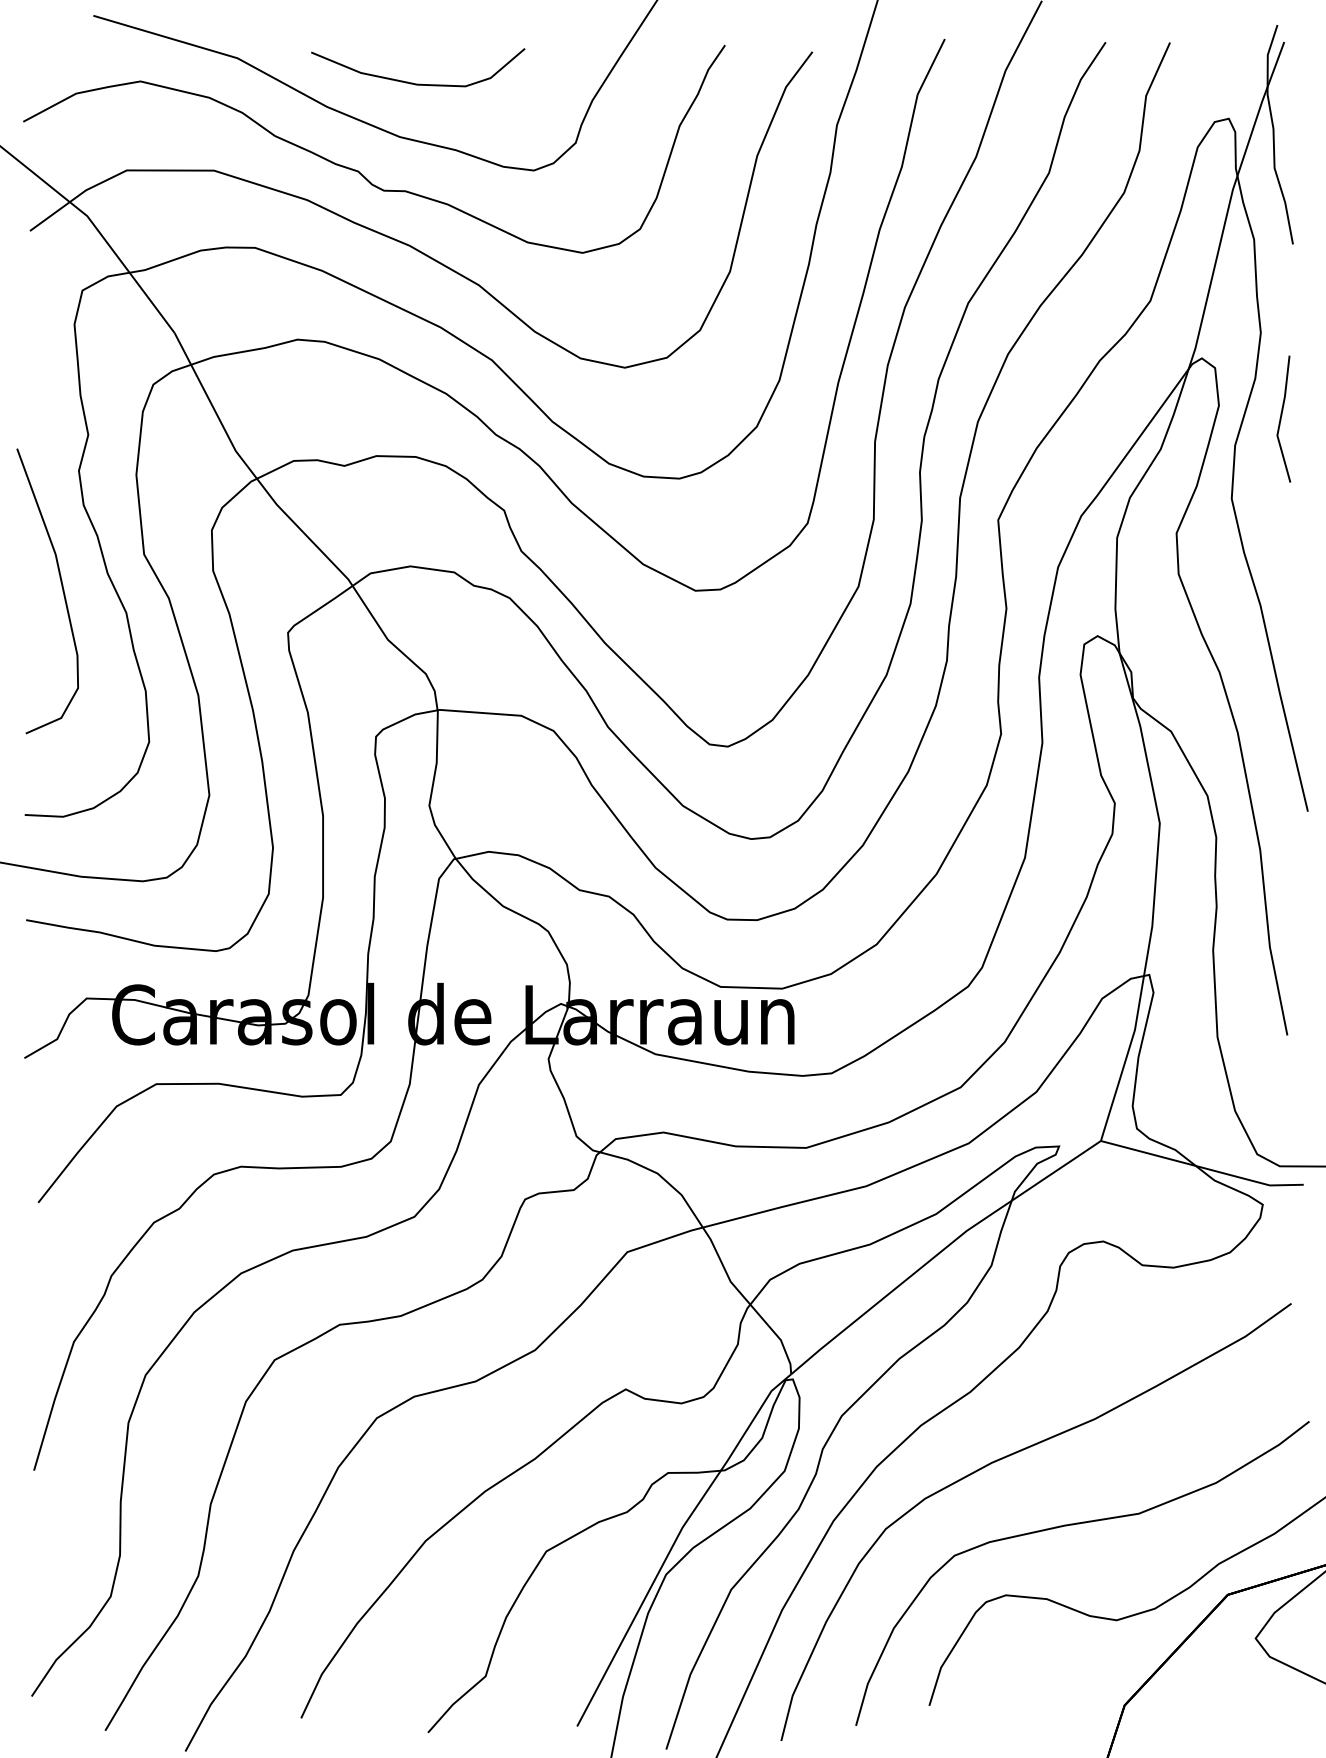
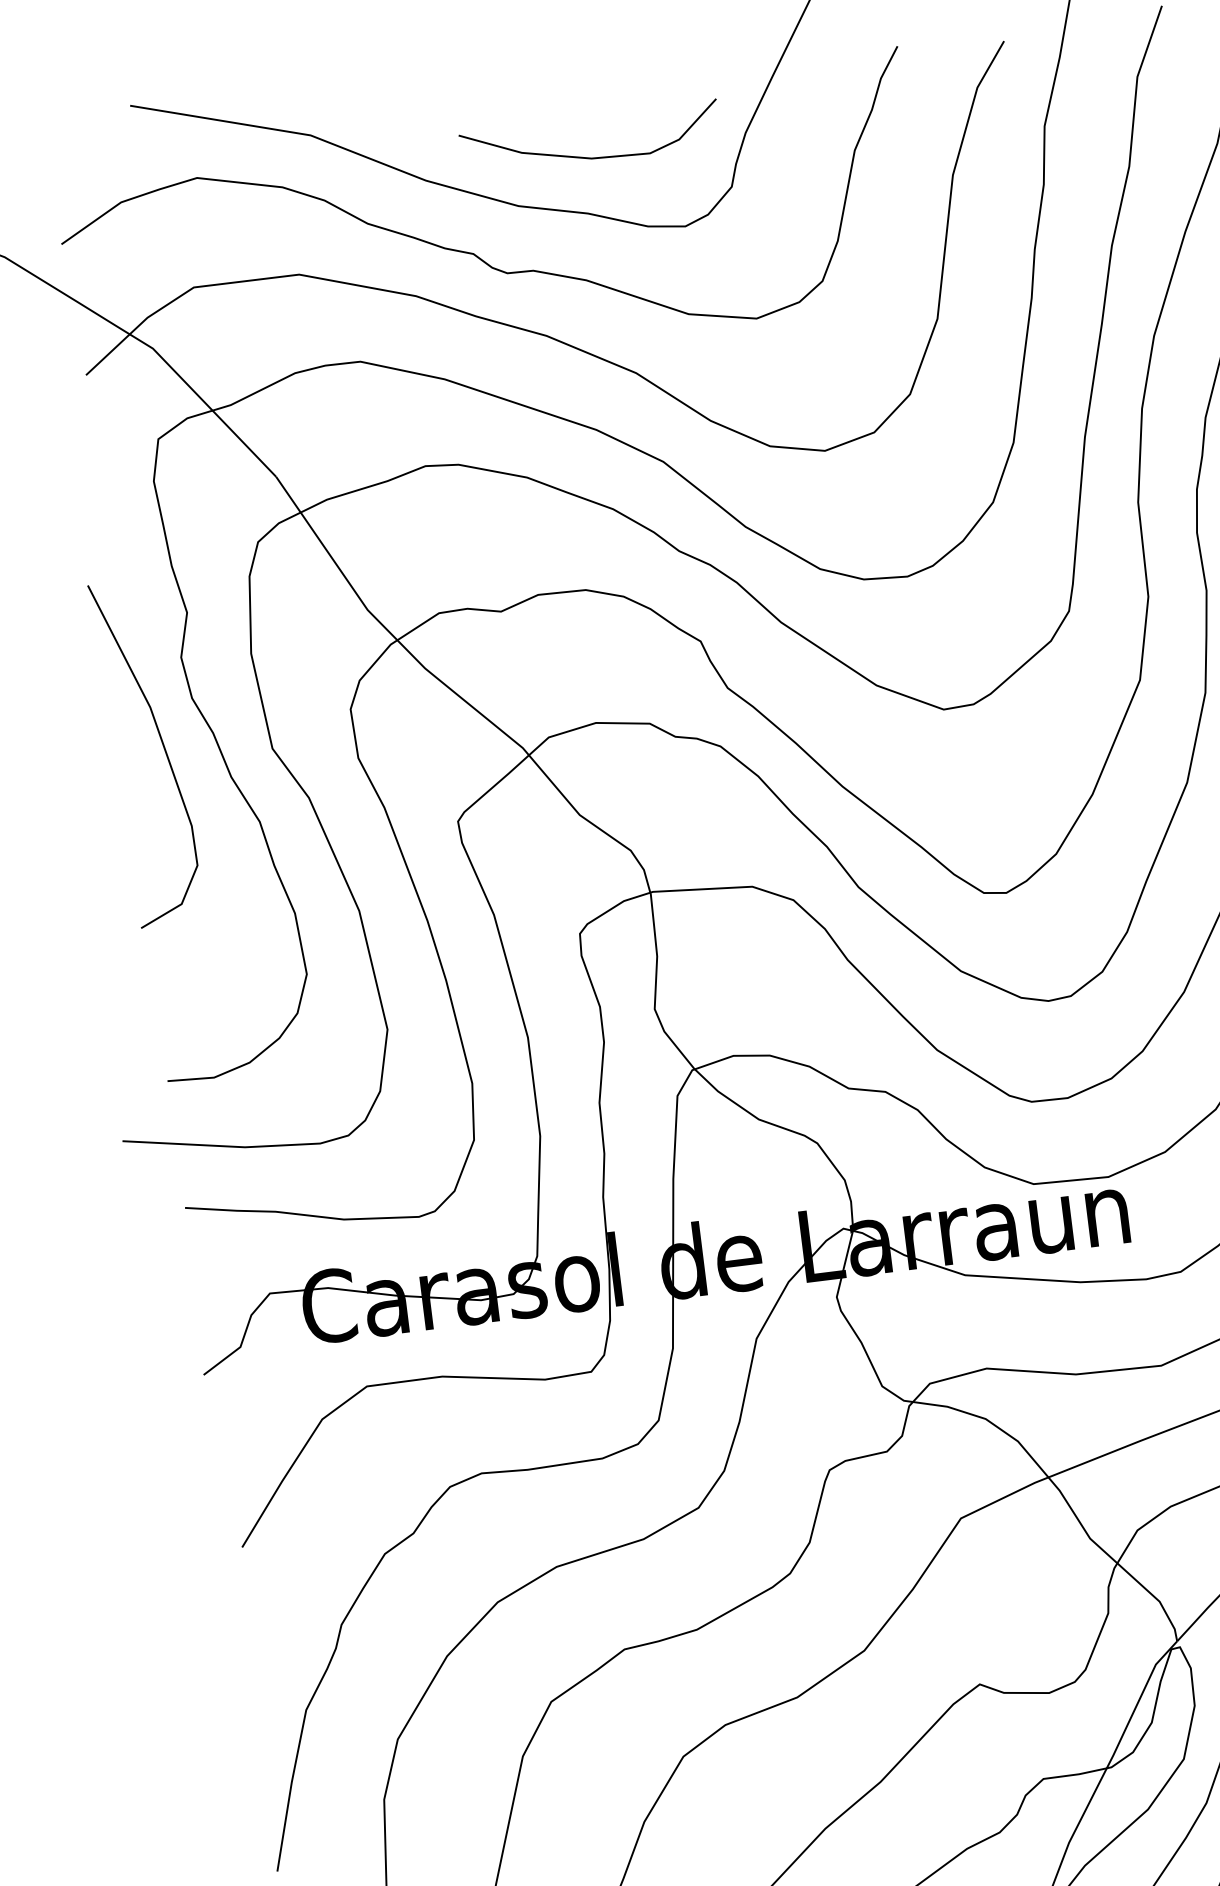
curve: (418, 83) -> (592, 156), moved
curve: (61, 587) -> (162, 746), moved

